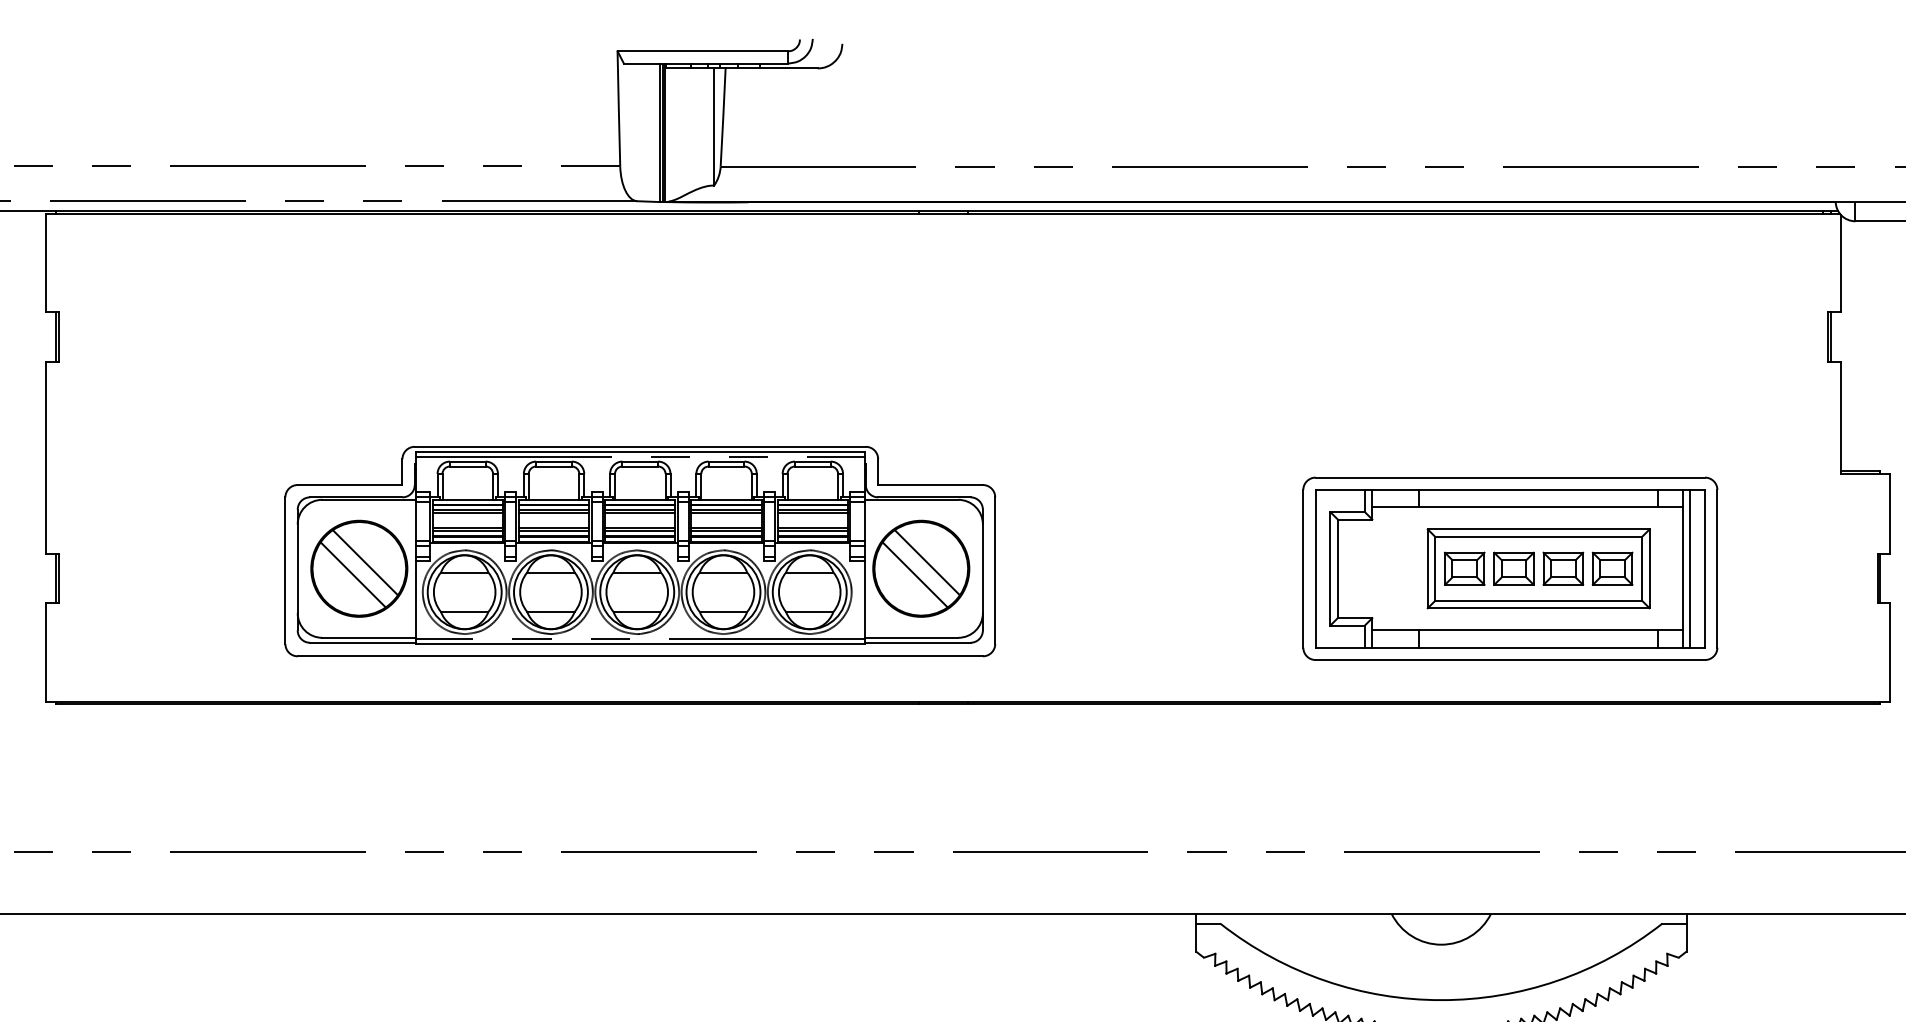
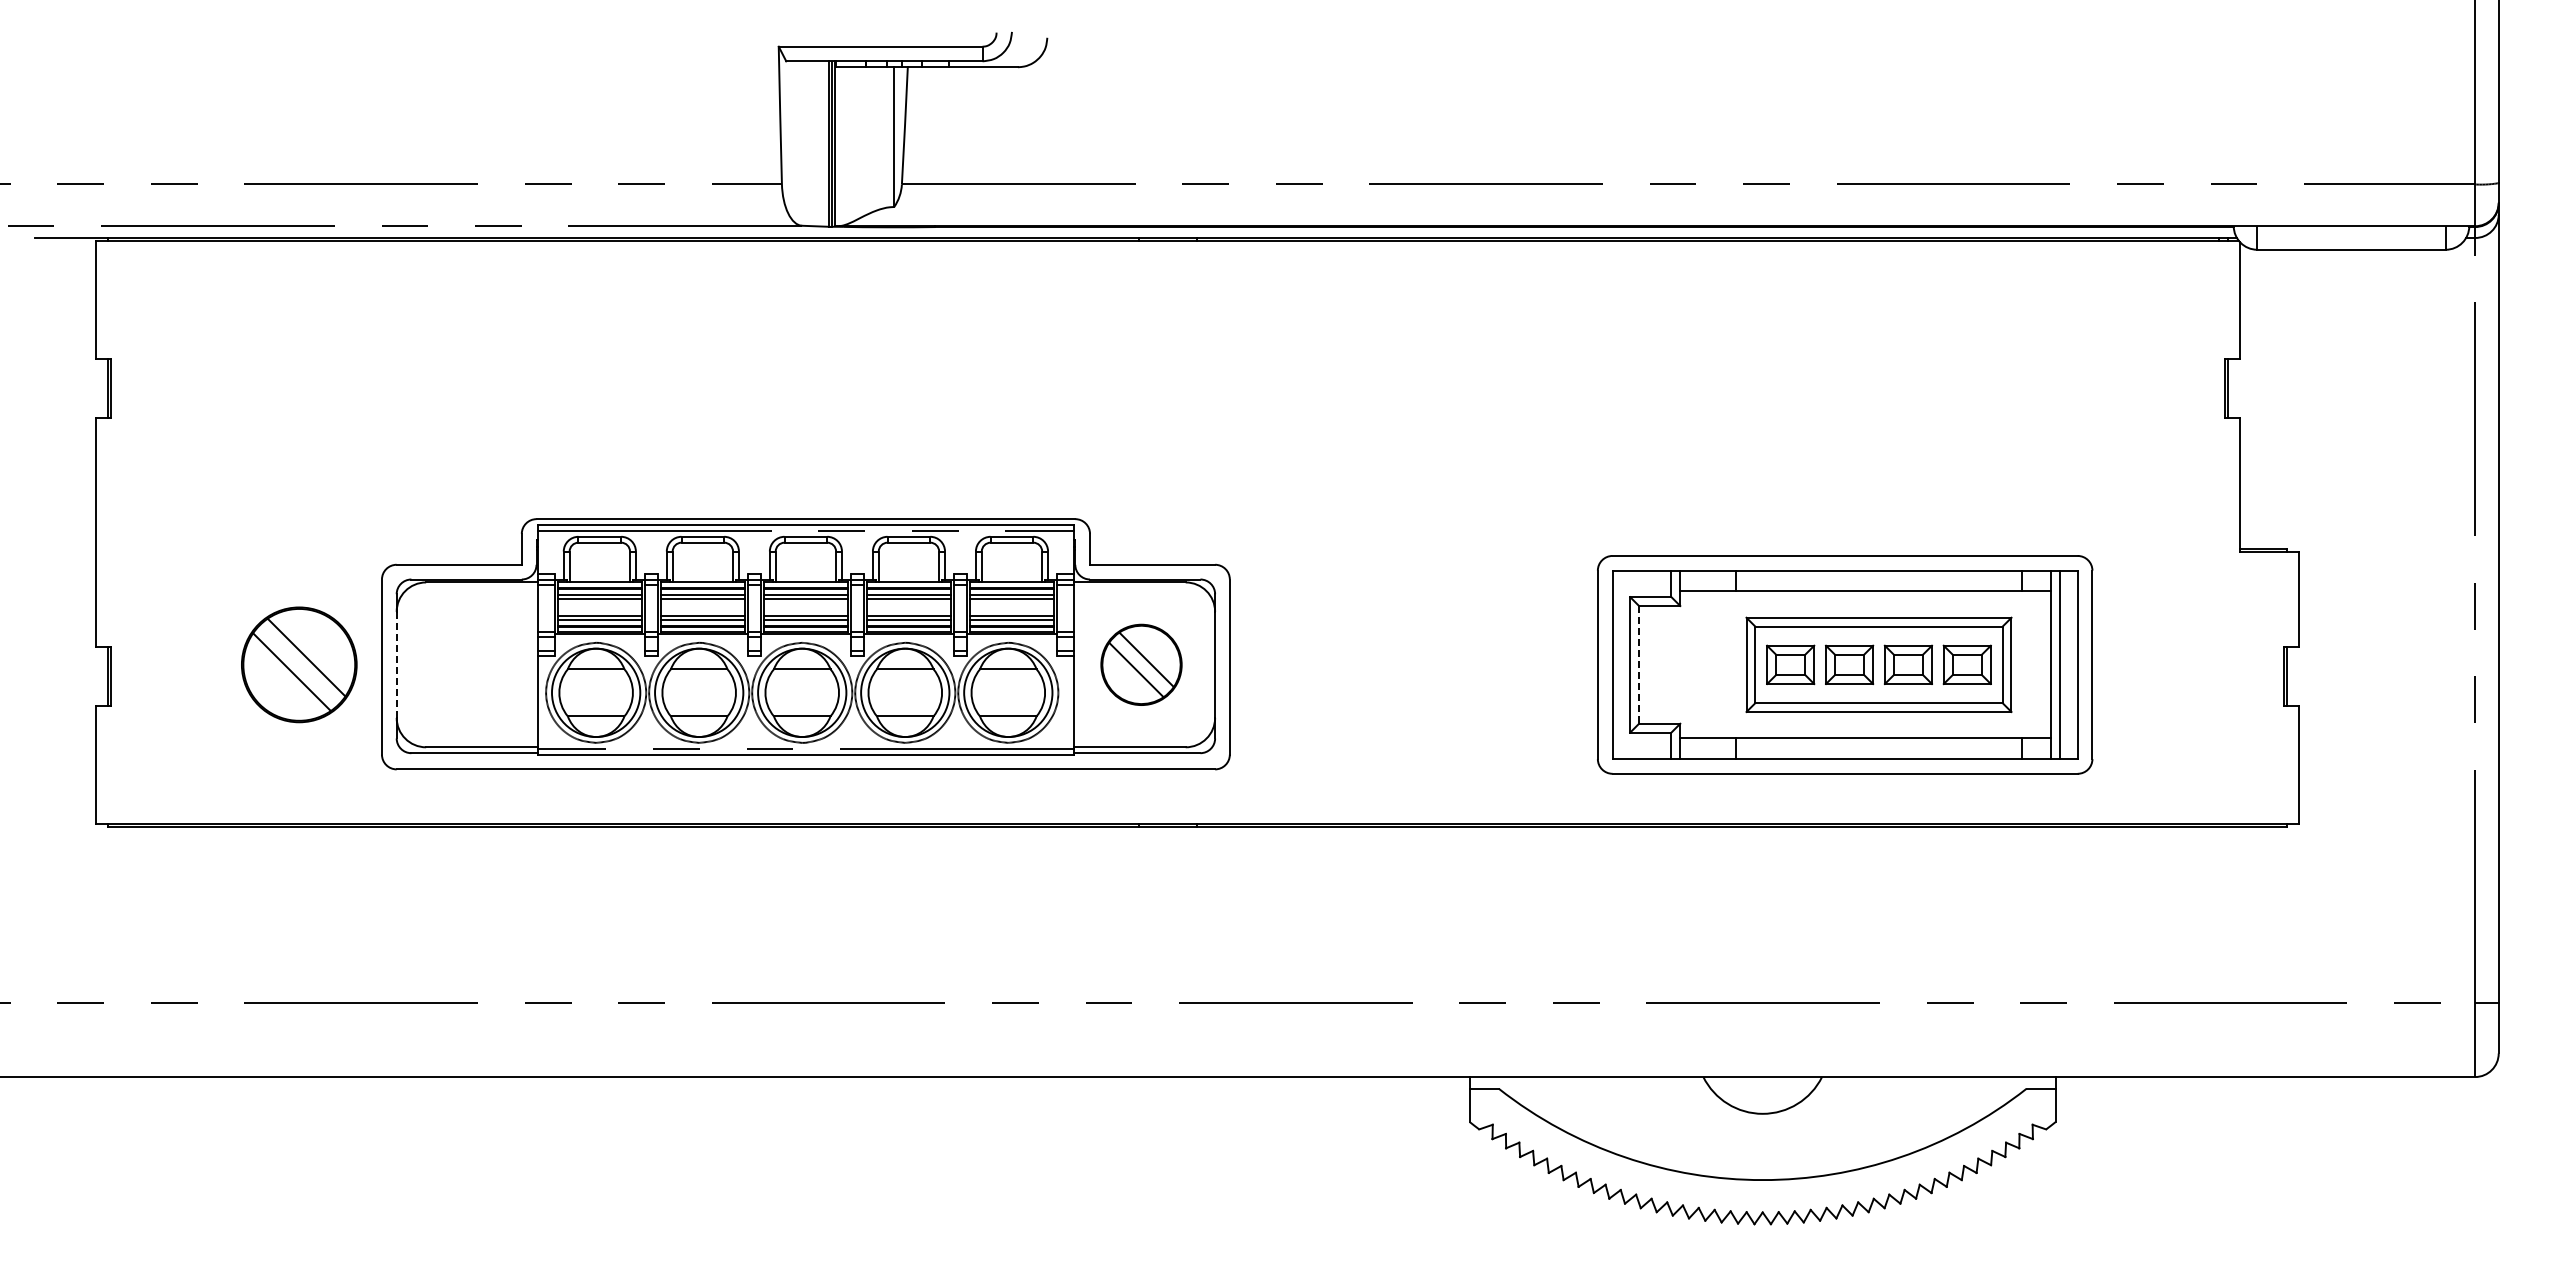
line: (297, 568) -> (396, 664), solid -> dashed
part: (359, 568) -> (299, 664), moved
part: (921, 568) -> (1141, 664), size x0.7
line: (1338, 568) -> (1639, 664), solid -> dashed

